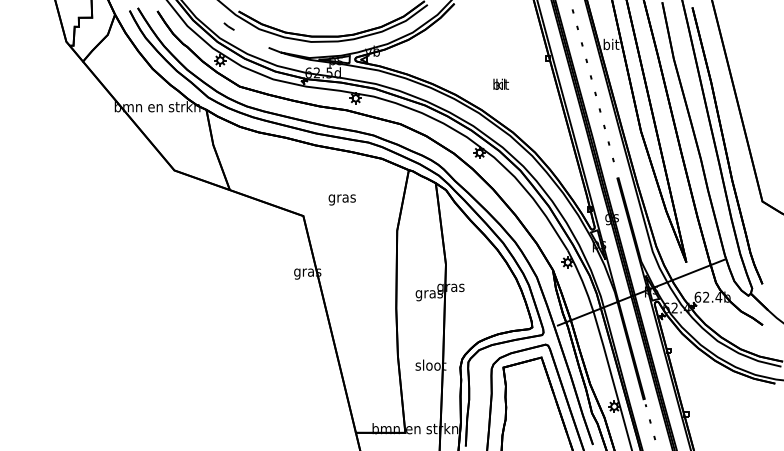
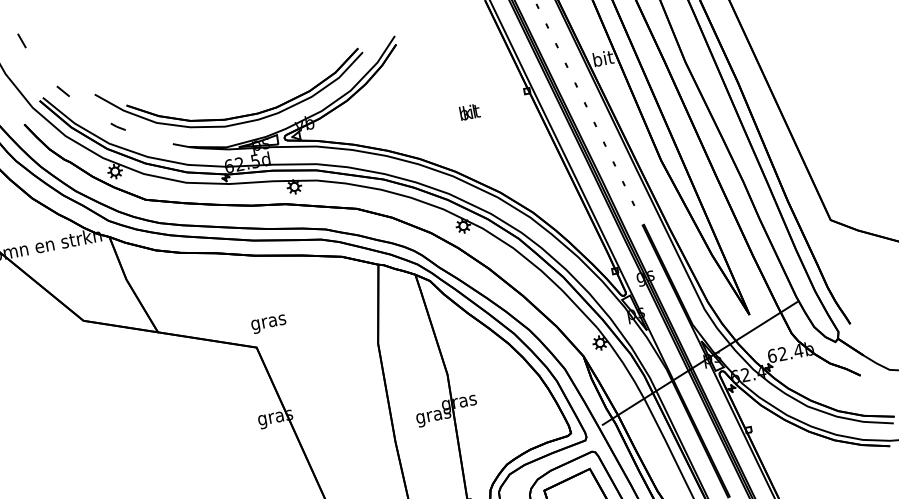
text: (500, 83) -> (468, 111), moved
text: (341, 199) -> (267, 323), moved

